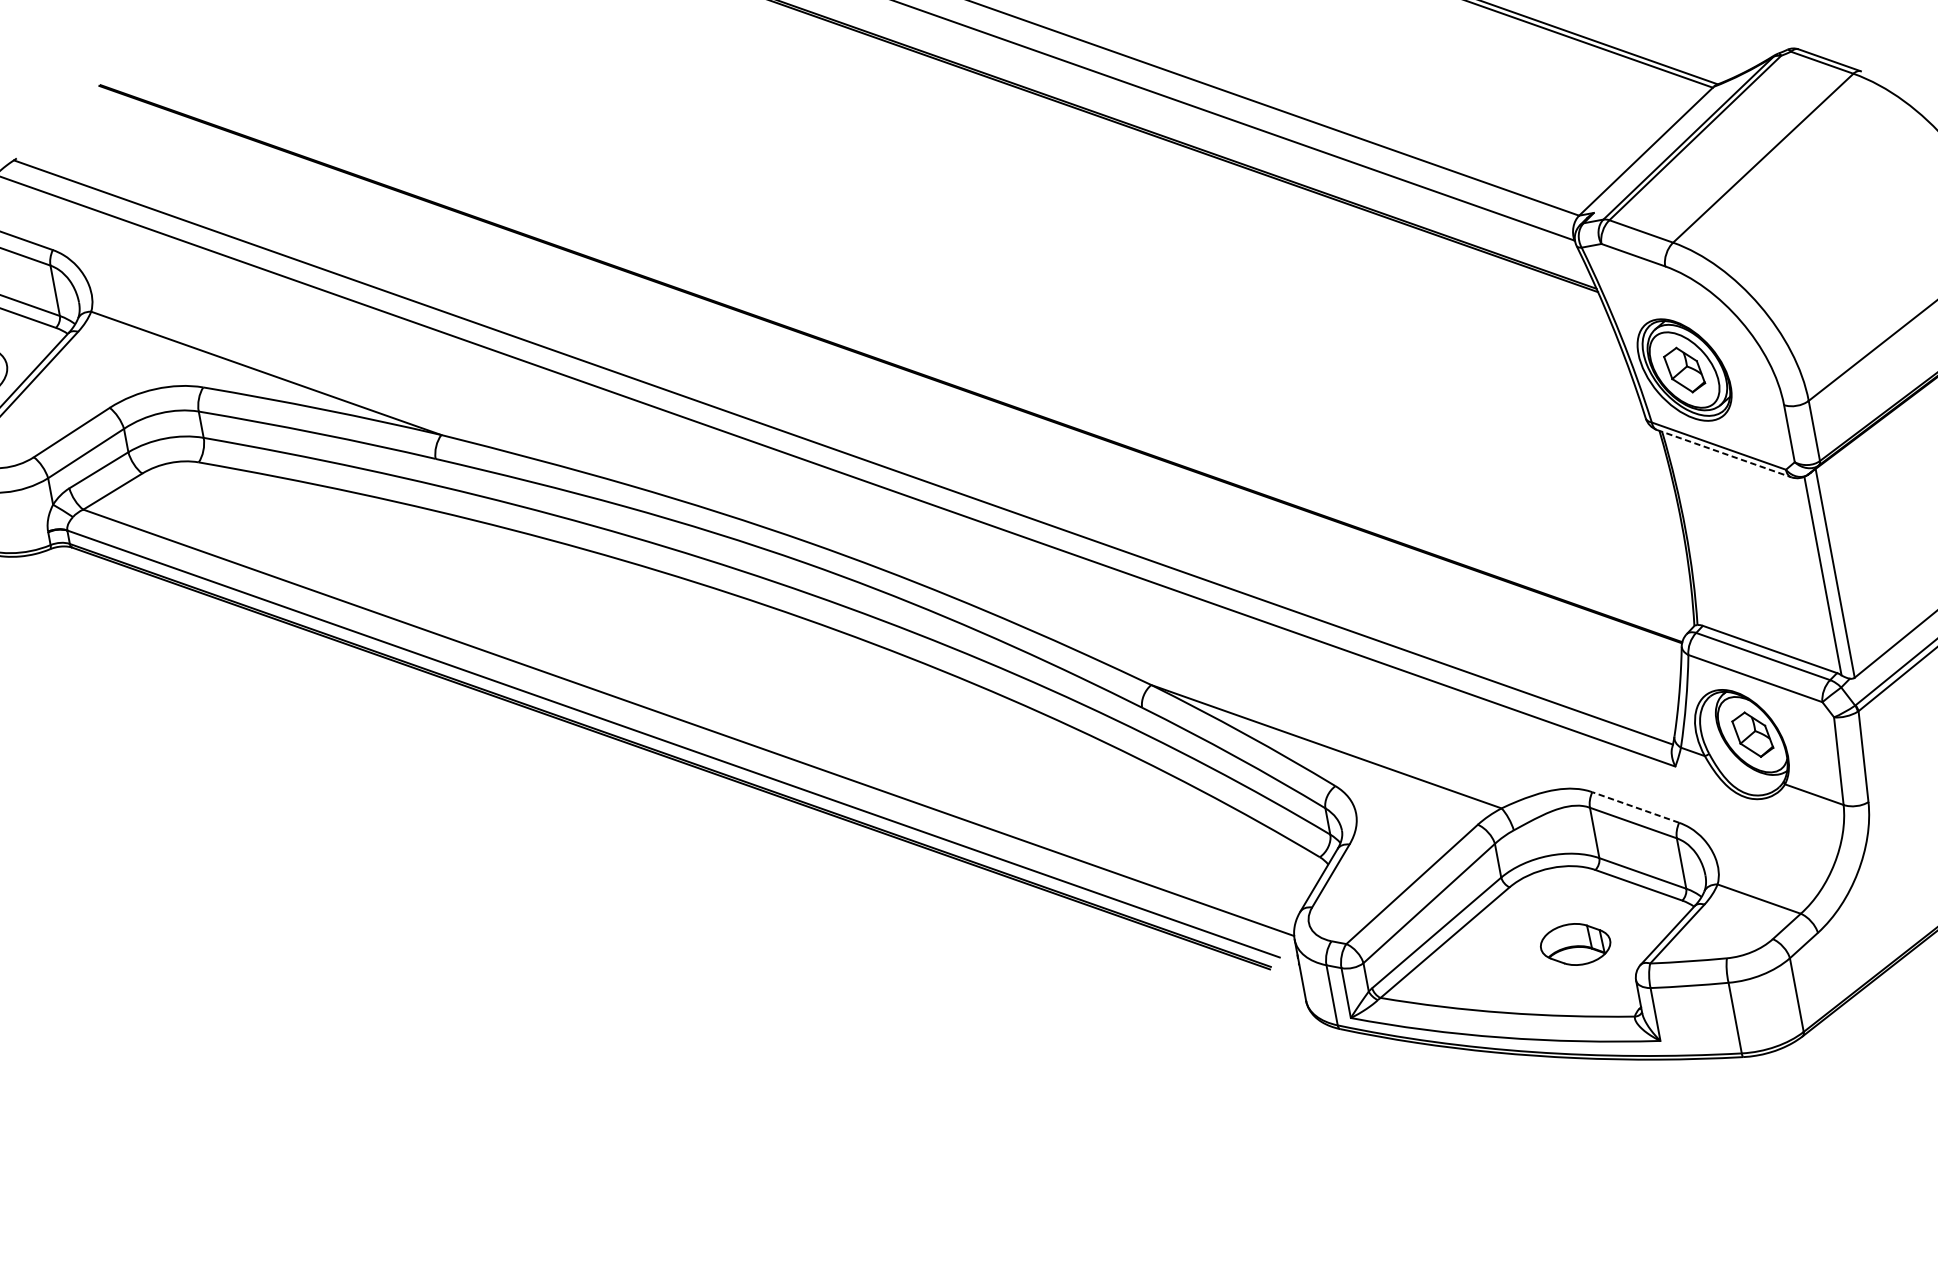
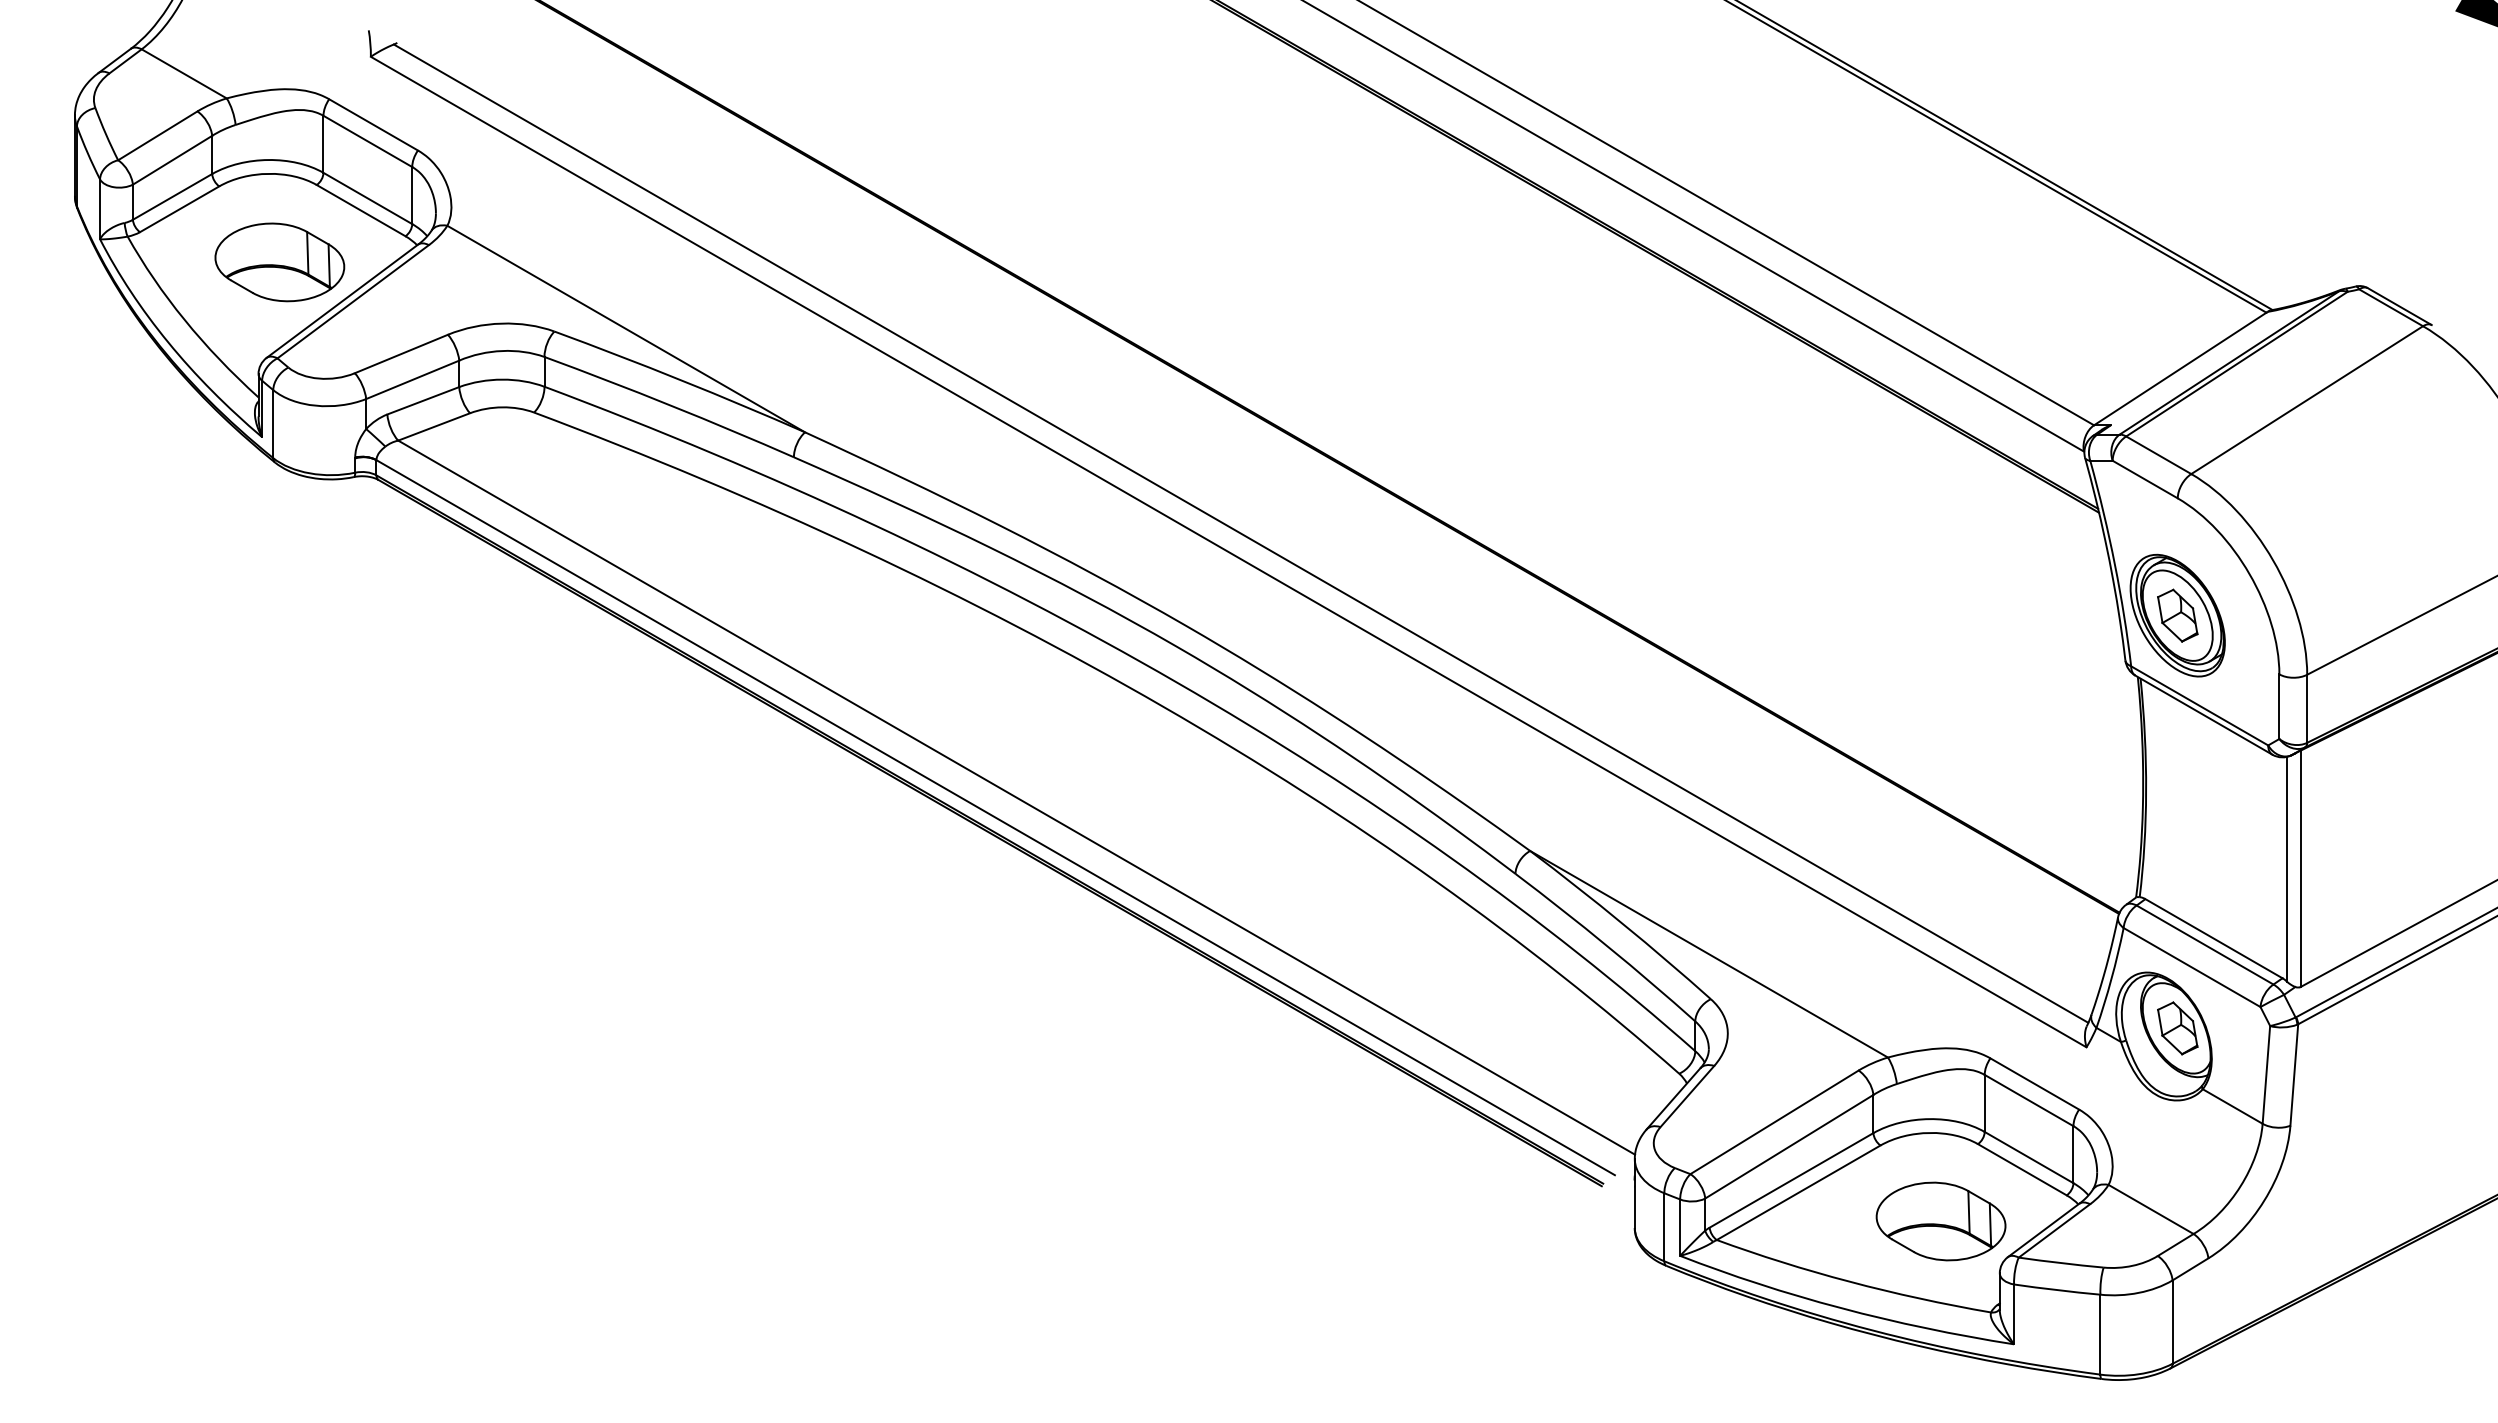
line: (1724, 453) -> (2204, 715), dashed -> solid
line: (1635, 807) -> (2034, 1083), dashed -> solid
part: (1575, 944) -> (1940, 1221), size x1.67

